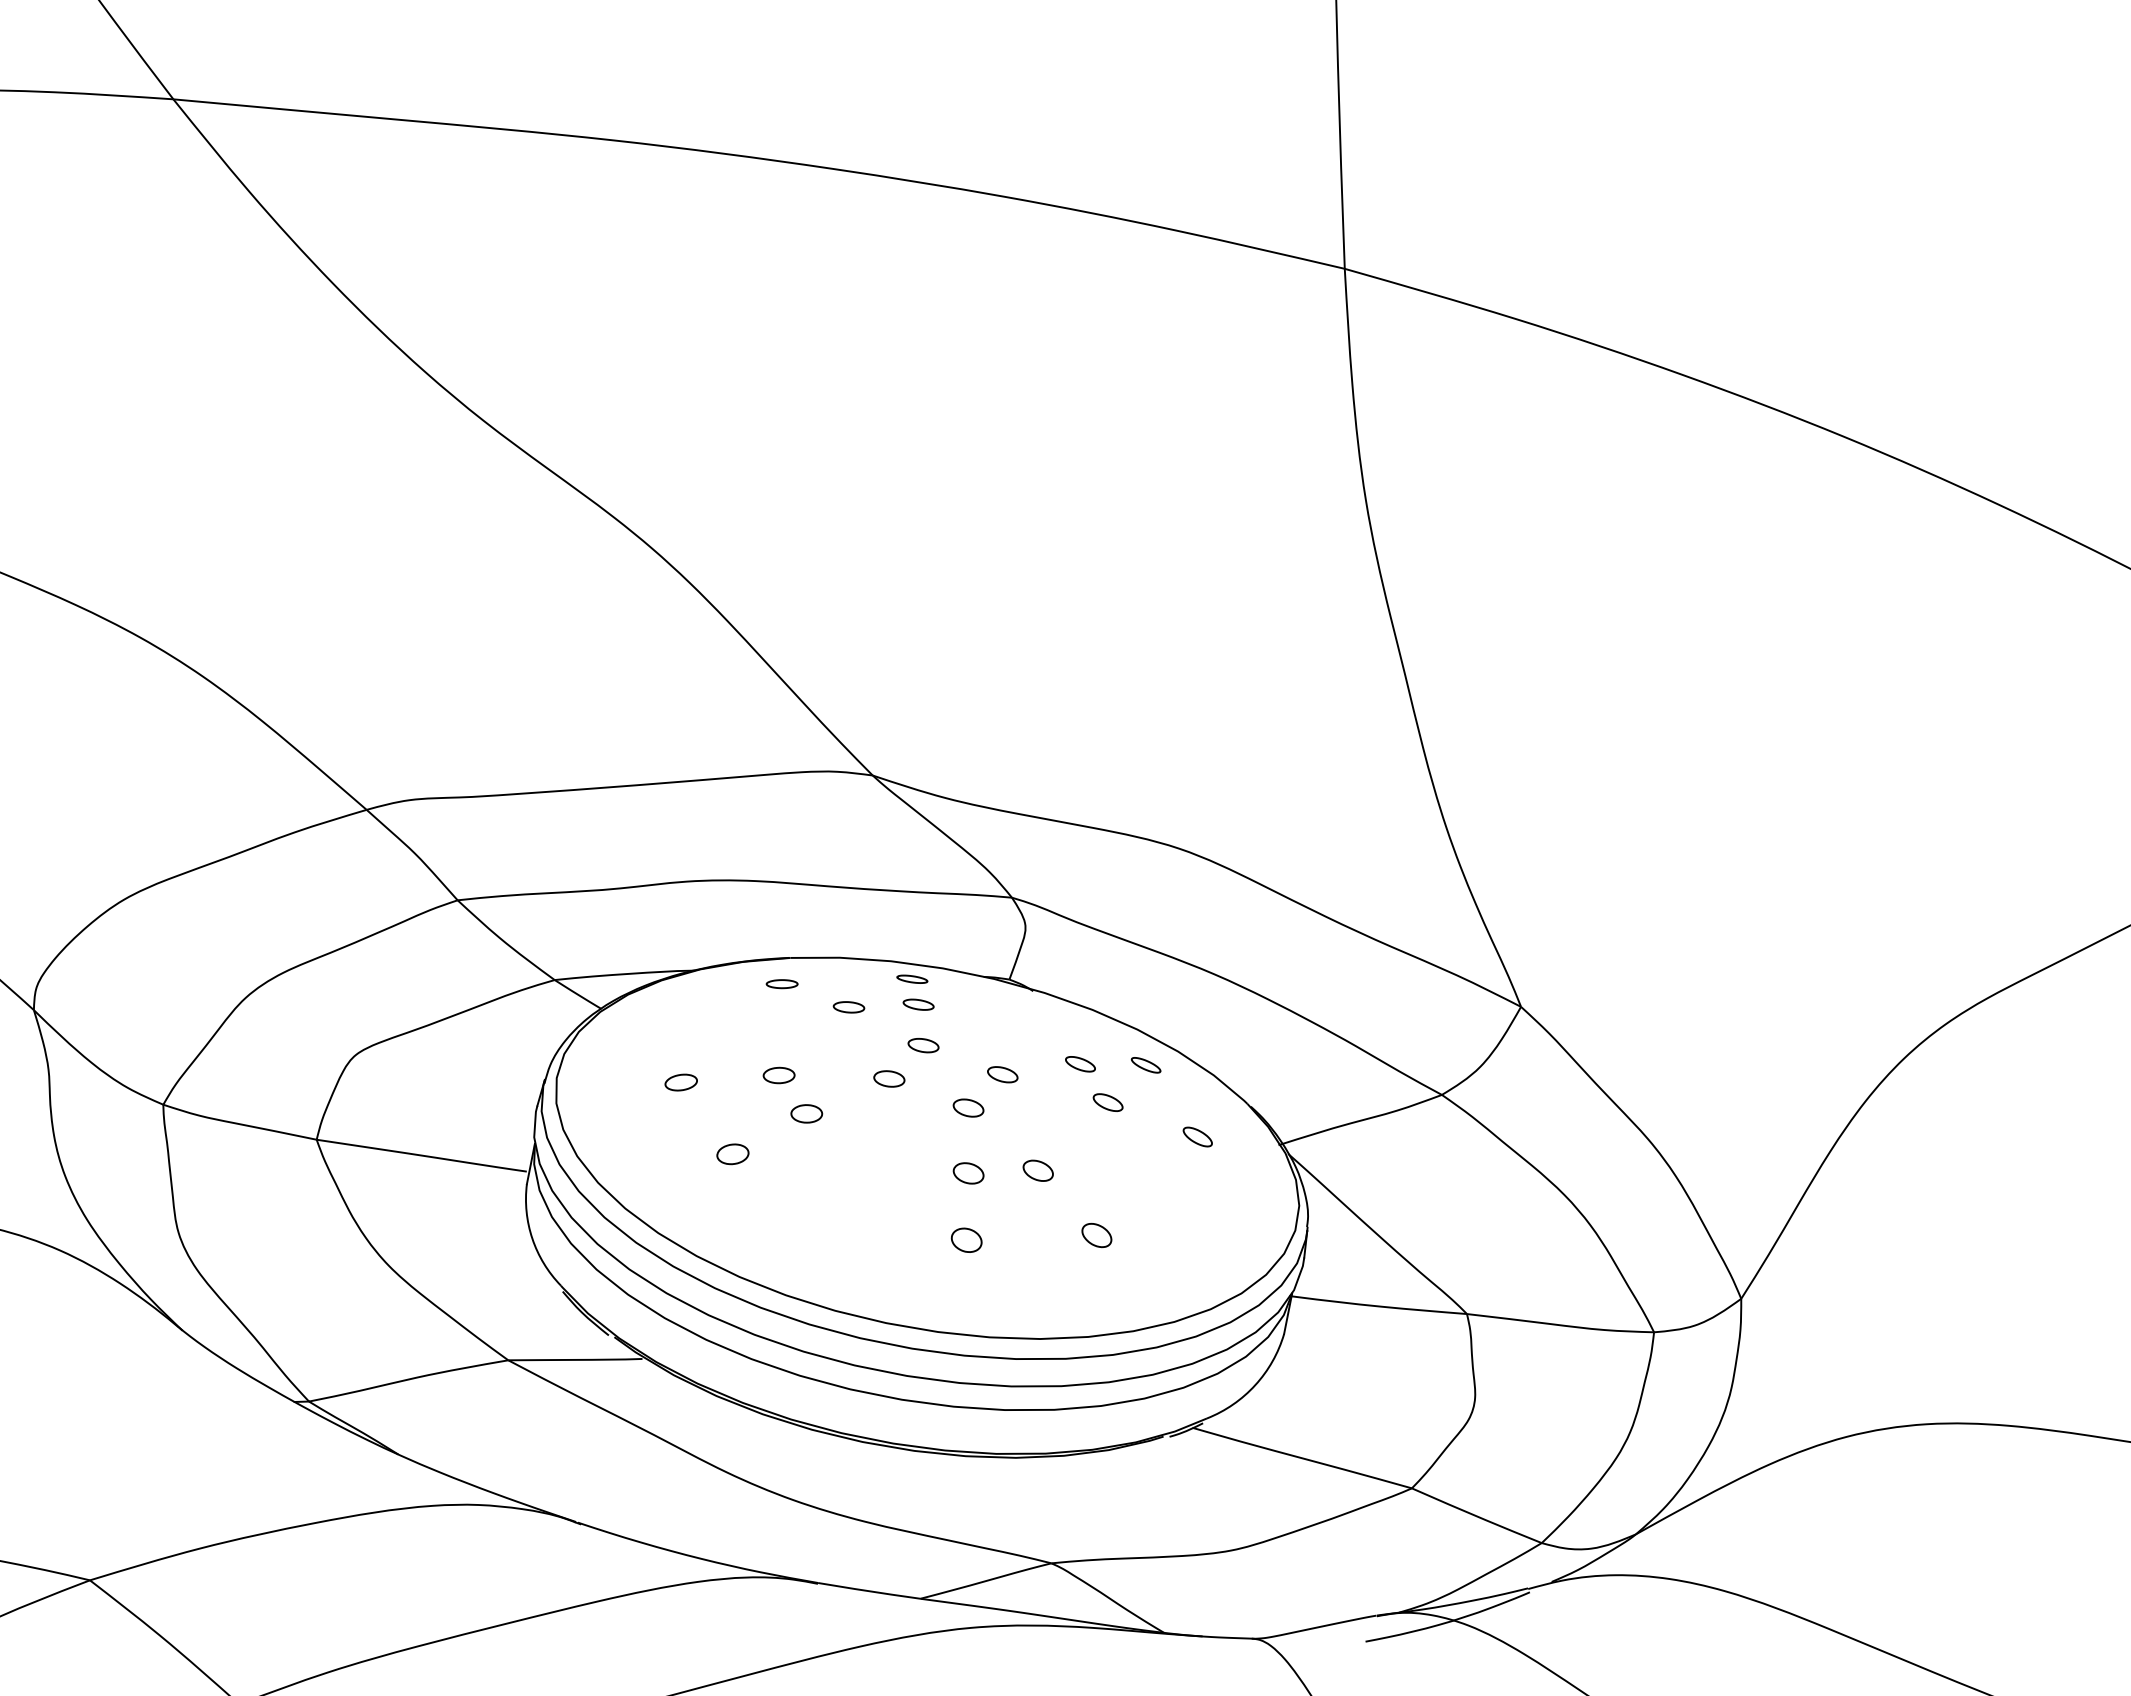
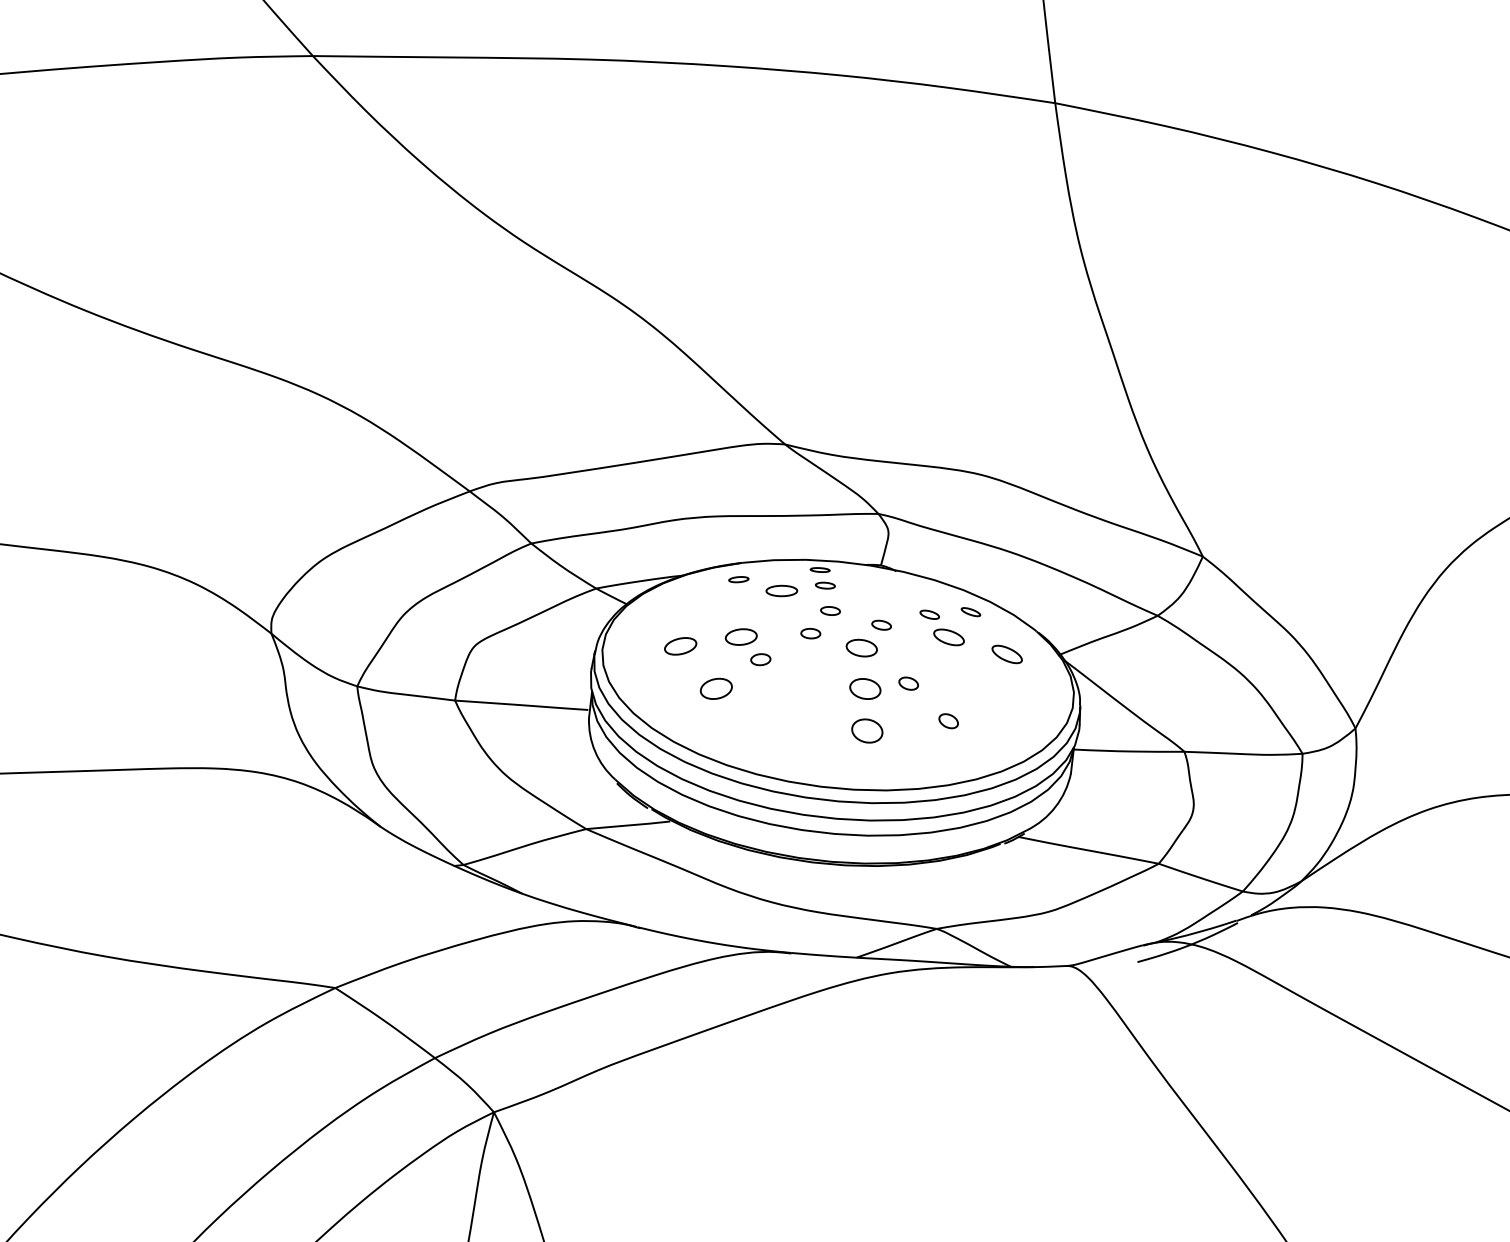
part: (848, 1006) -> (781, 590), size x1.6
part: (779, 1074) -> (741, 636), size x1.6
part: (681, 1082) -> (680, 646), size x1.6
part: (1107, 1102) -> (948, 637), size x1.6
part: (968, 1107) -> (861, 647), size x1.6
part: (1197, 1137) -> (1006, 654), size x1.6
part: (732, 1153) -> (716, 688), size x1.6
part: (967, 1172) -> (864, 688), size x1.6
part: (966, 1239) -> (867, 730), size x1.6

